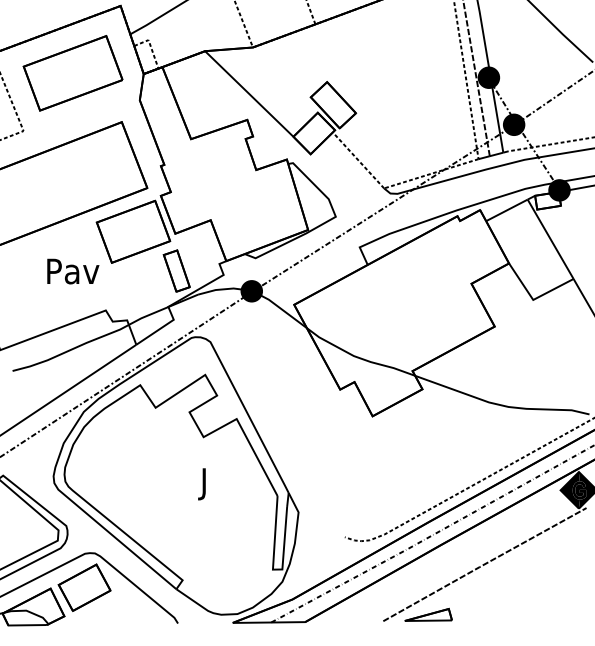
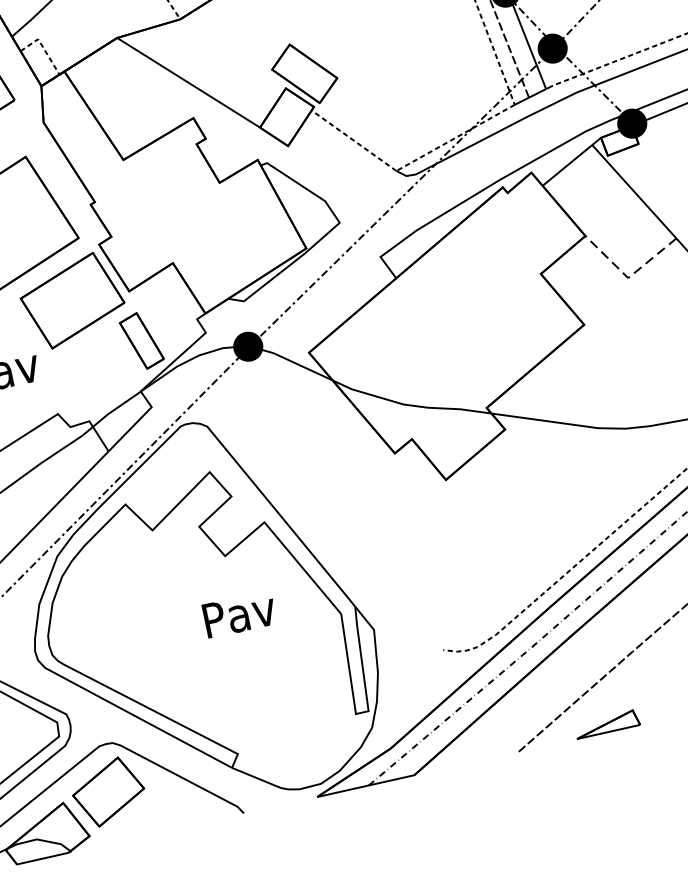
line: (533, 299) -> (628, 277), solid -> dashed
text: (205, 484) -> (241, 619), J -> Pav
part: (428, 614) -> (606, 723), moved

